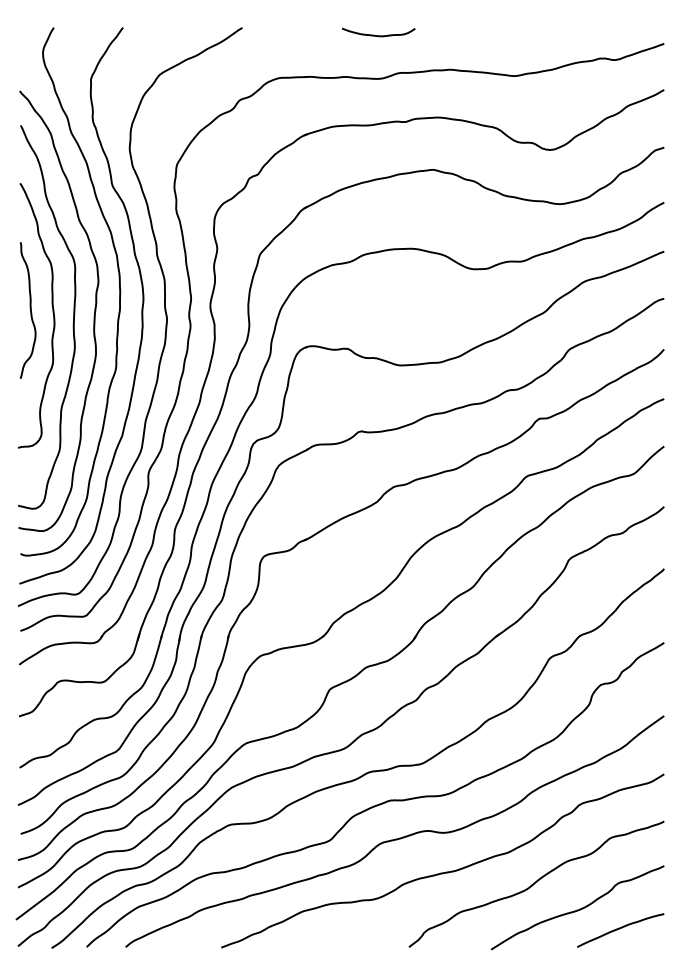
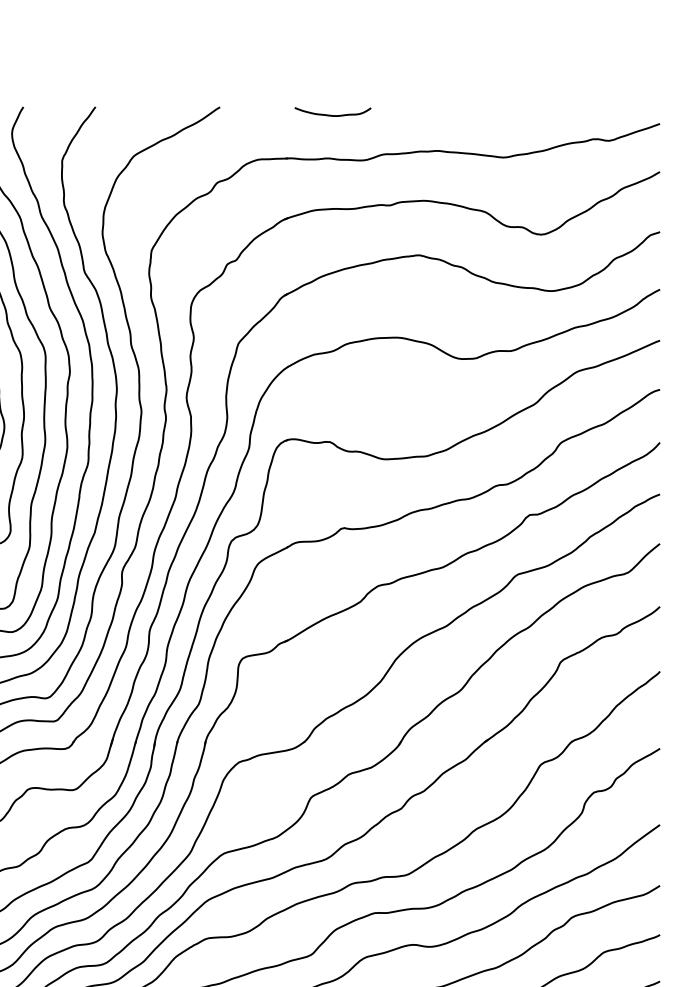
curve: (378, 35) -> (332, 115), moved

